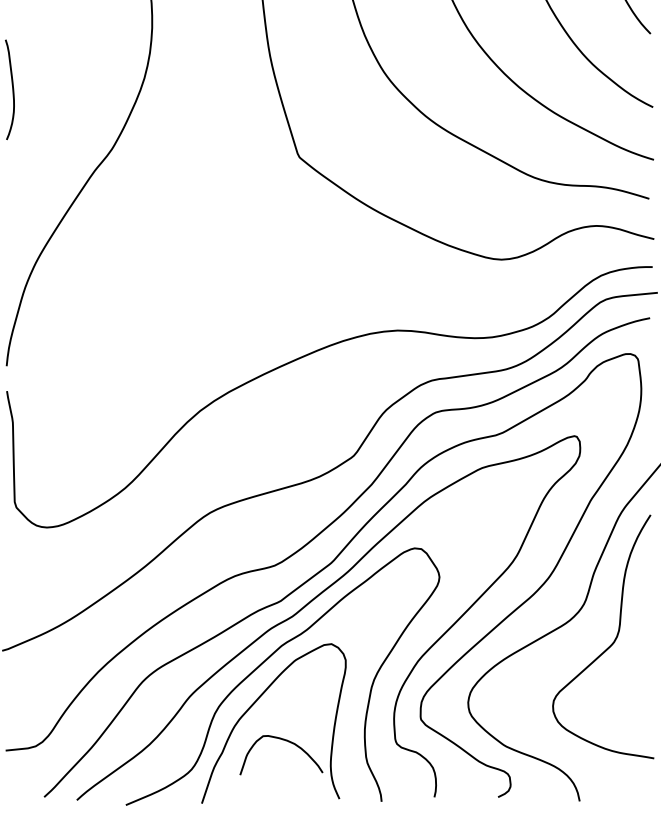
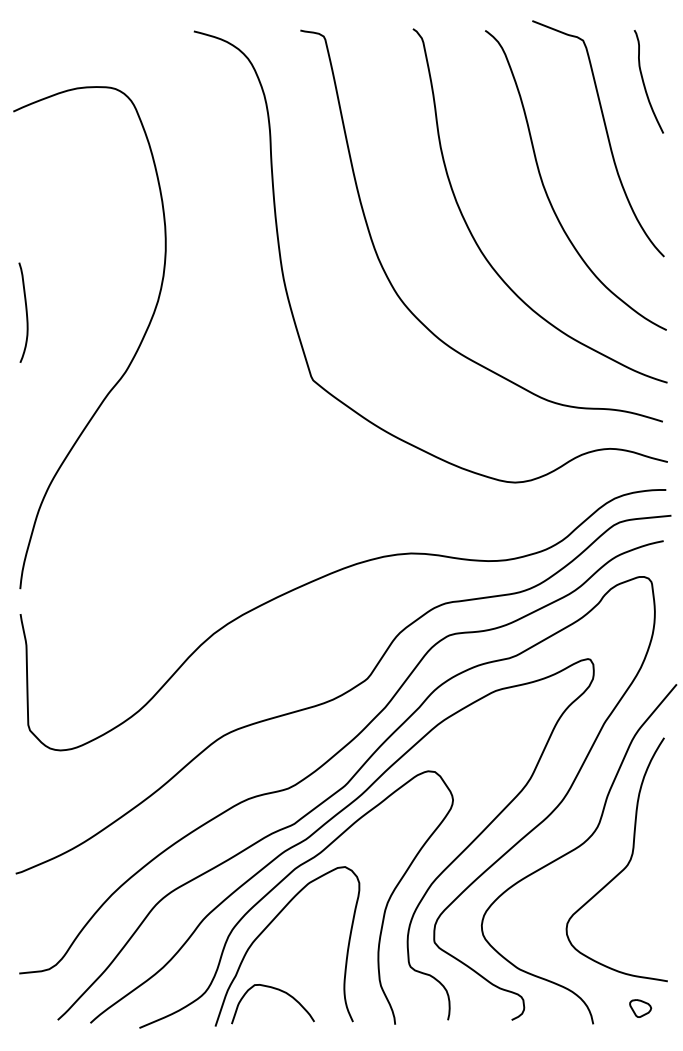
curve: (285, 741) -> (277, 990), moved
part: (626, 785) -> (640, 1008), added

